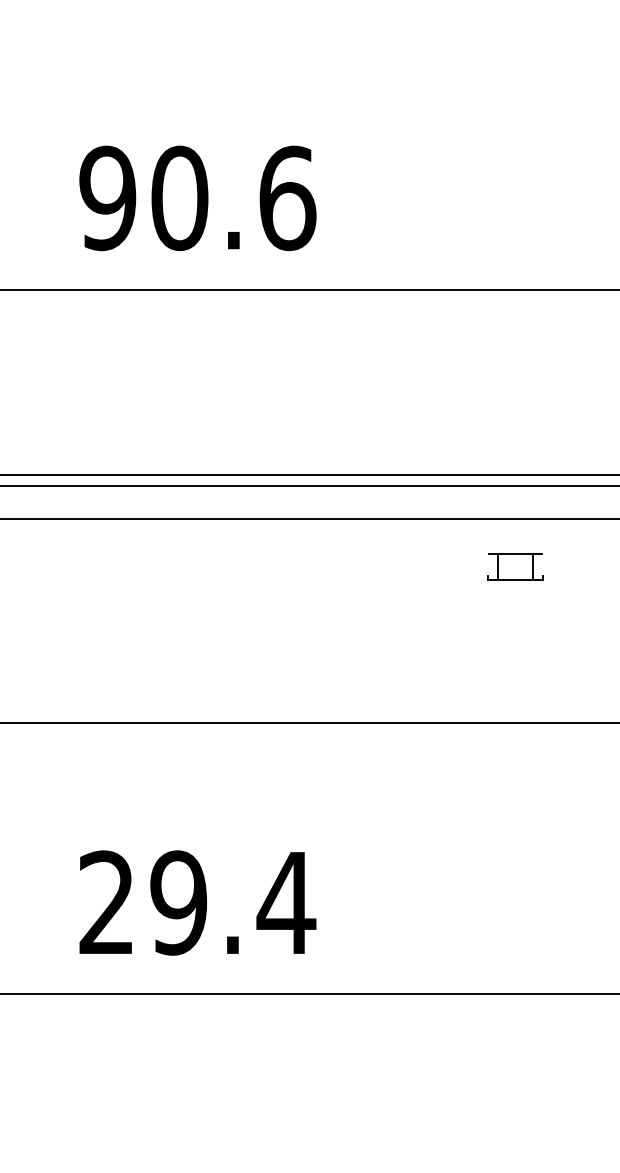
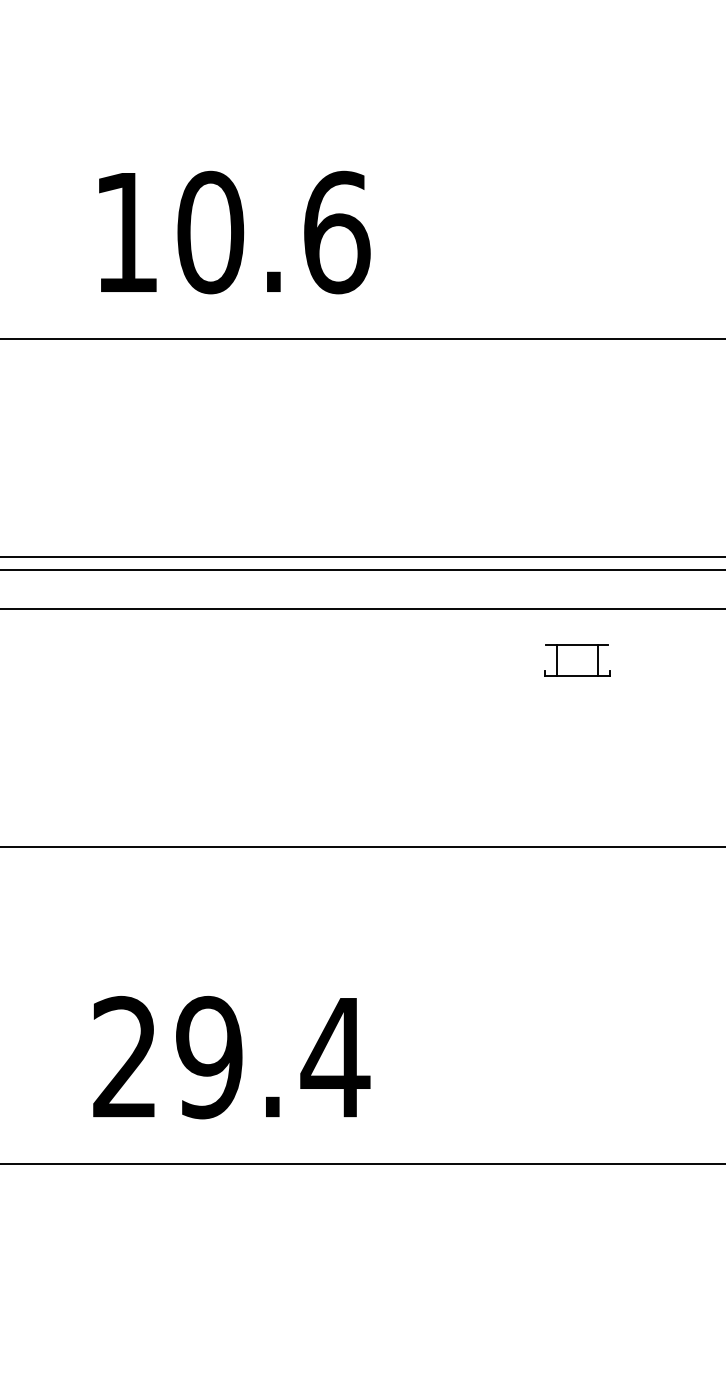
text: (108, 198) -> (126, 232), 90.6 -> 10.6
part: (515, 567) -> (577, 660), moved

